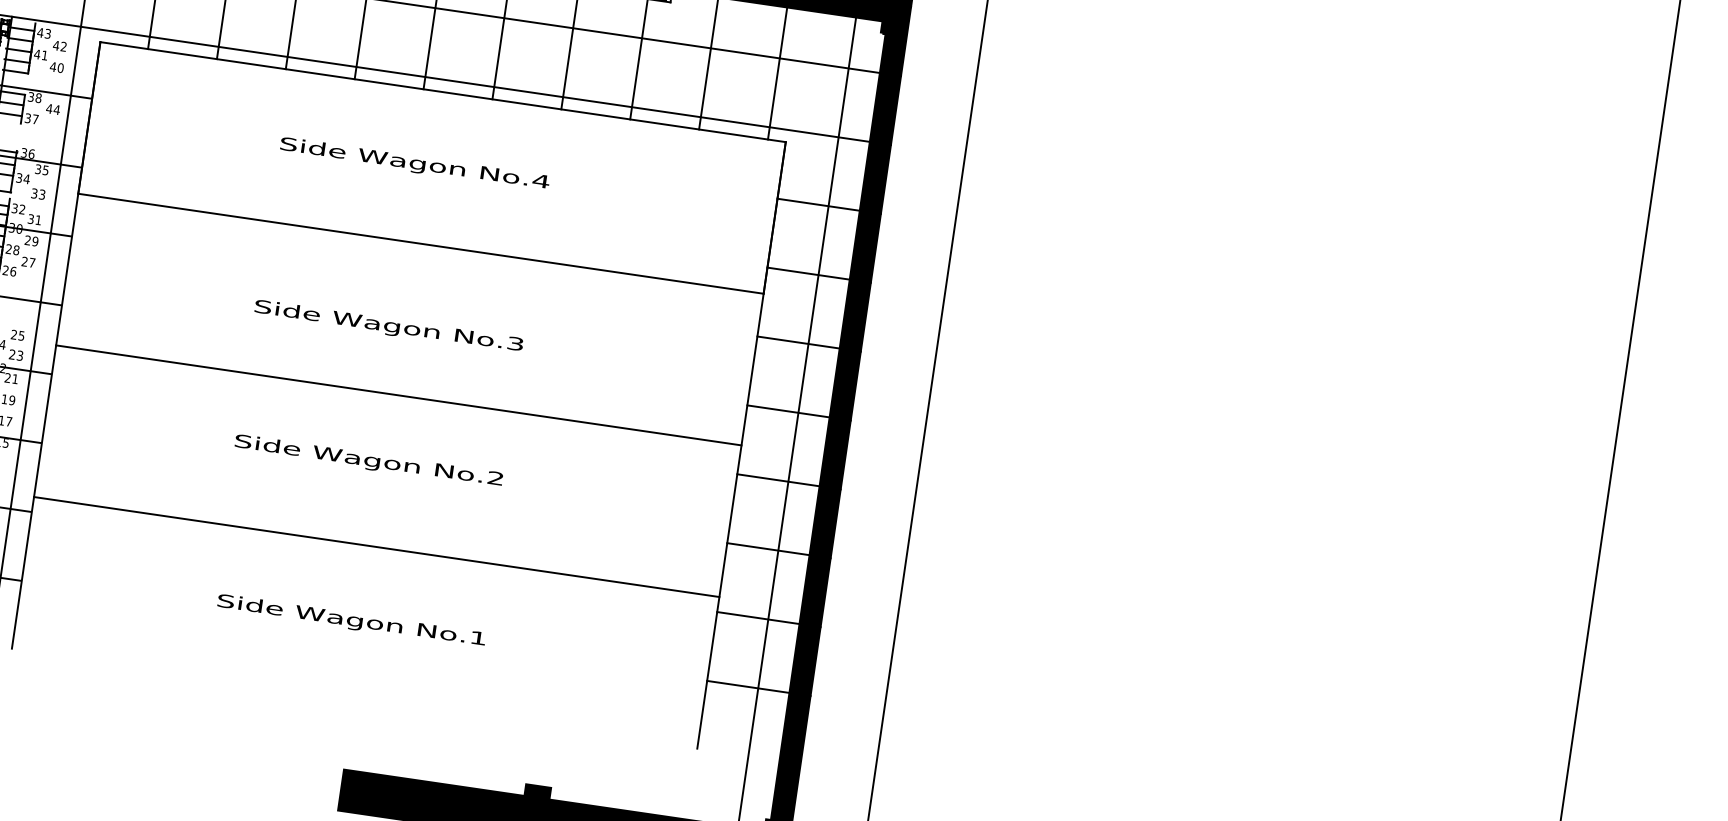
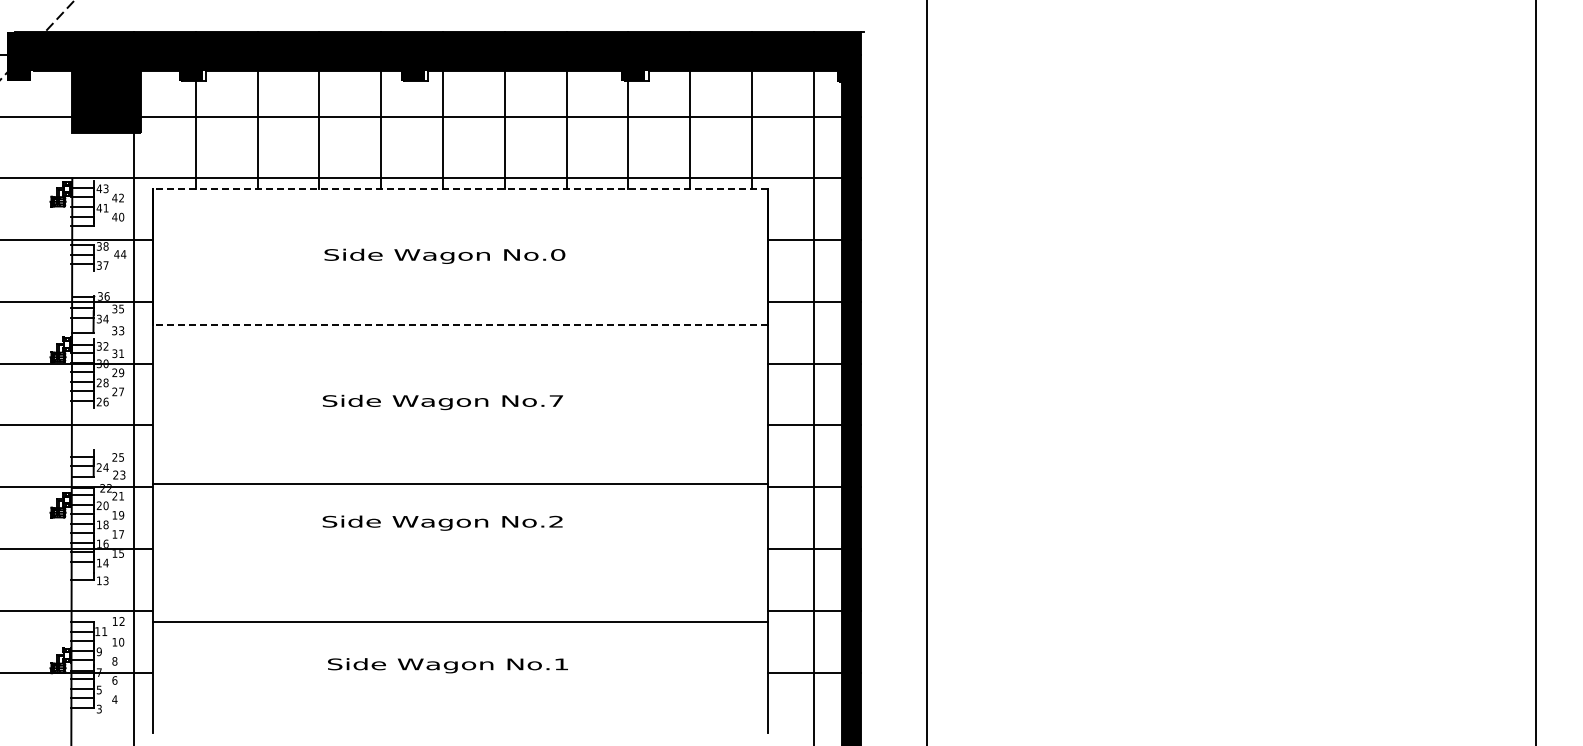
line: (443, 92) -> (460, 189), solid -> dashed
text: (540, 180) -> (557, 254), No.4 -> No.0
line: (420, 243) -> (460, 325), solid -> dashed
text: (515, 343) -> (556, 400), No.3 -> No.7
line: (398, 395) -> (460, 484), moved
line: (376, 547) -> (460, 622), moved

